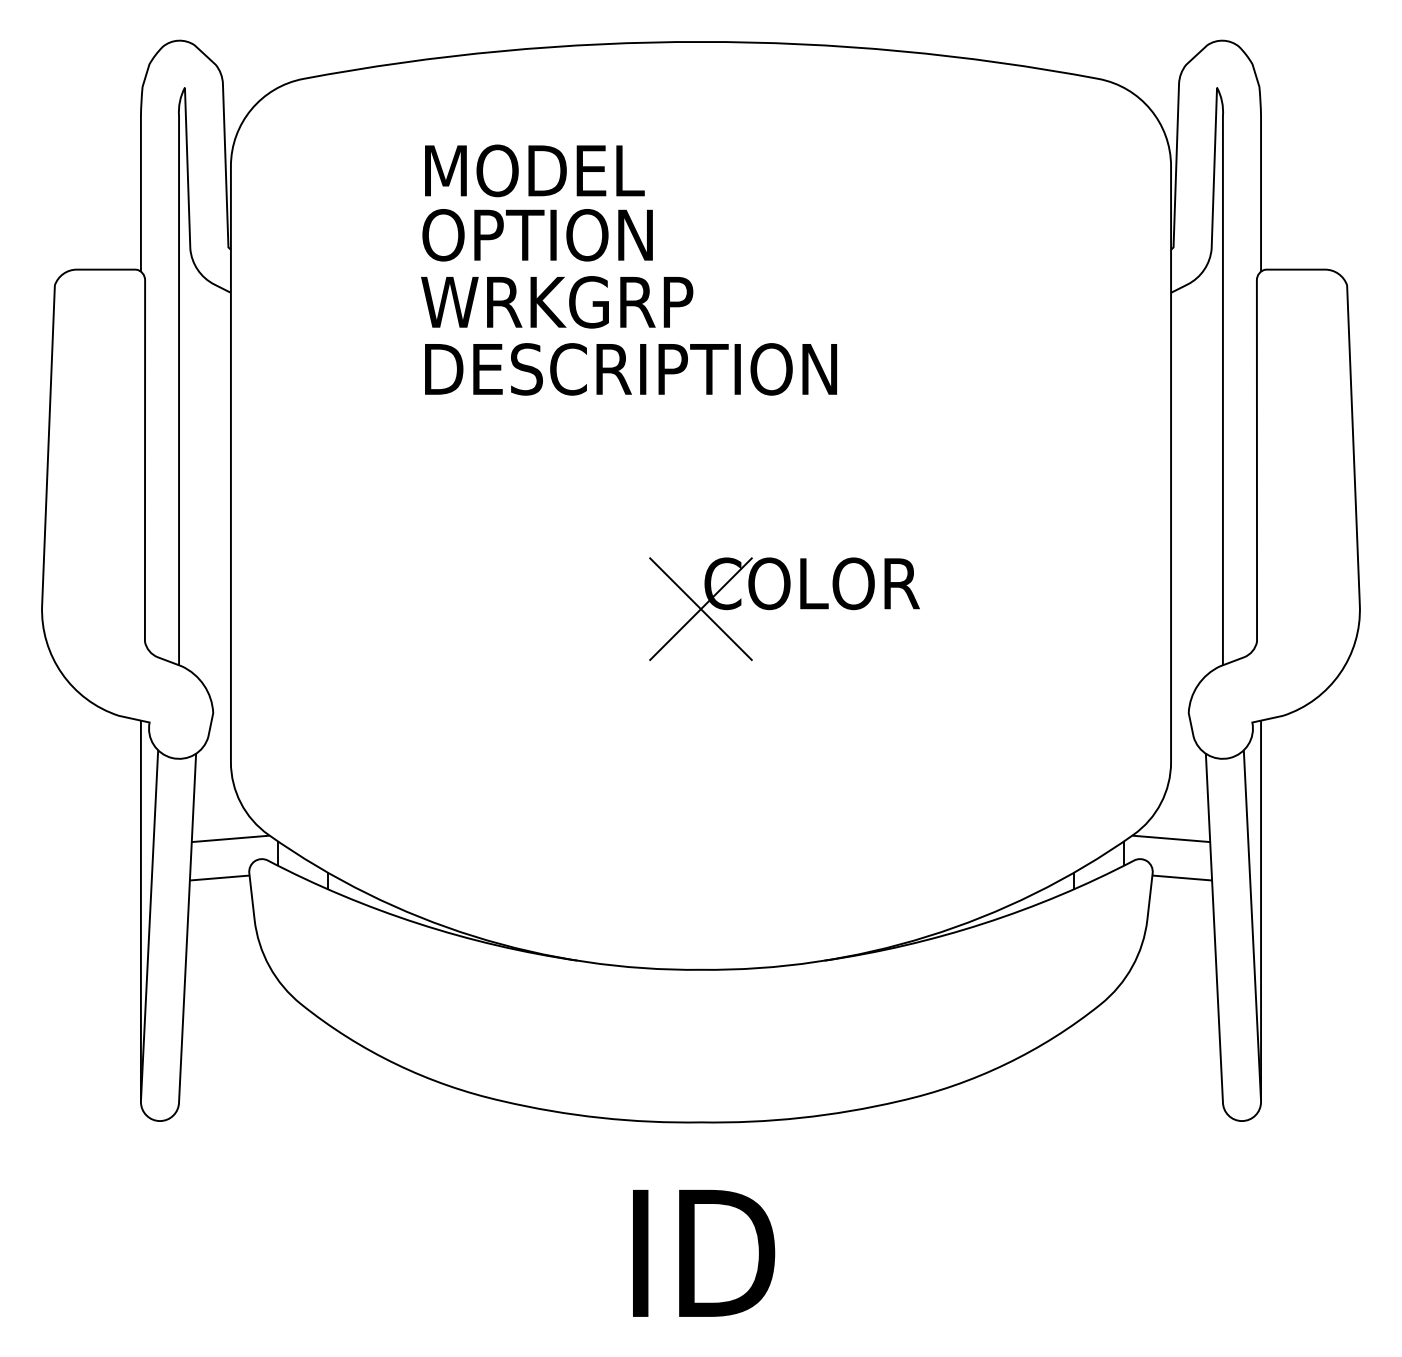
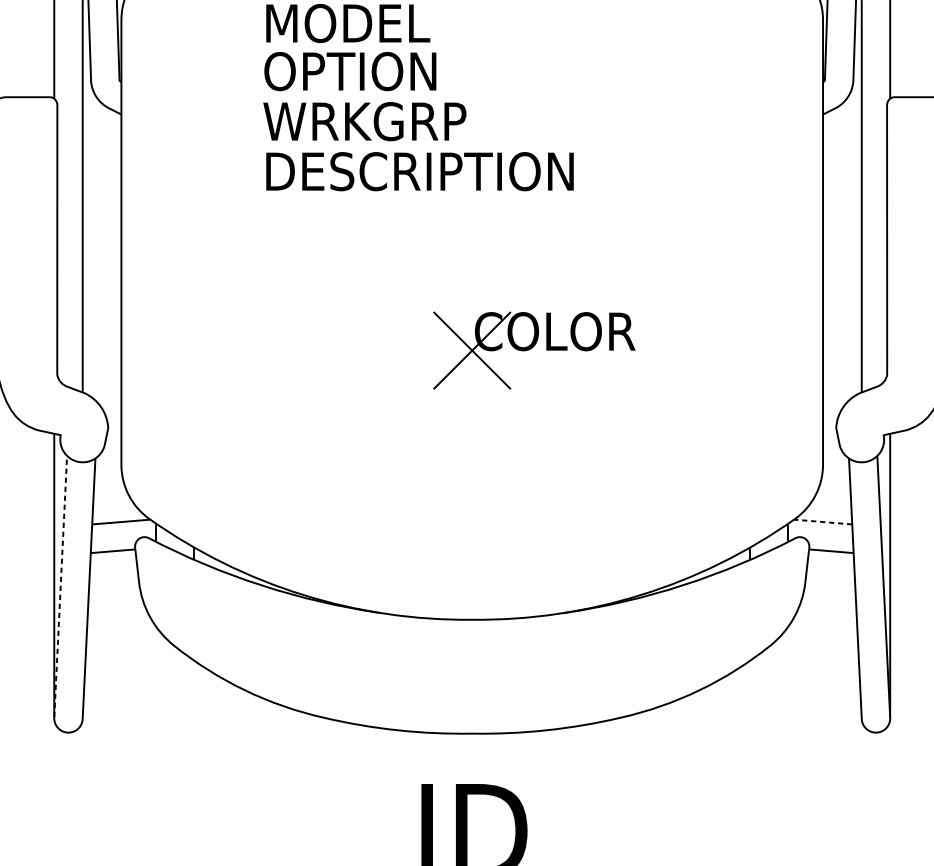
line: (1170, 838) -> (822, 521), solid -> dashed
line: (149, 924) -> (60, 585), solid -> dashed

